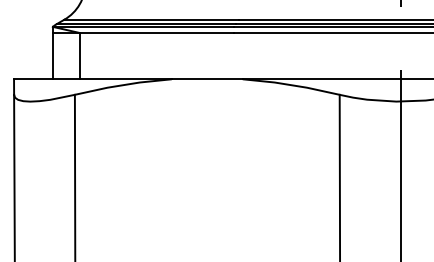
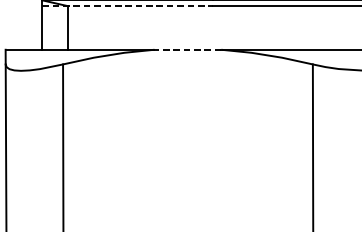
line: (143, 33) -> (127, 6), solid -> dashed
line: (206, 79) -> (187, 49), solid -> dashed

